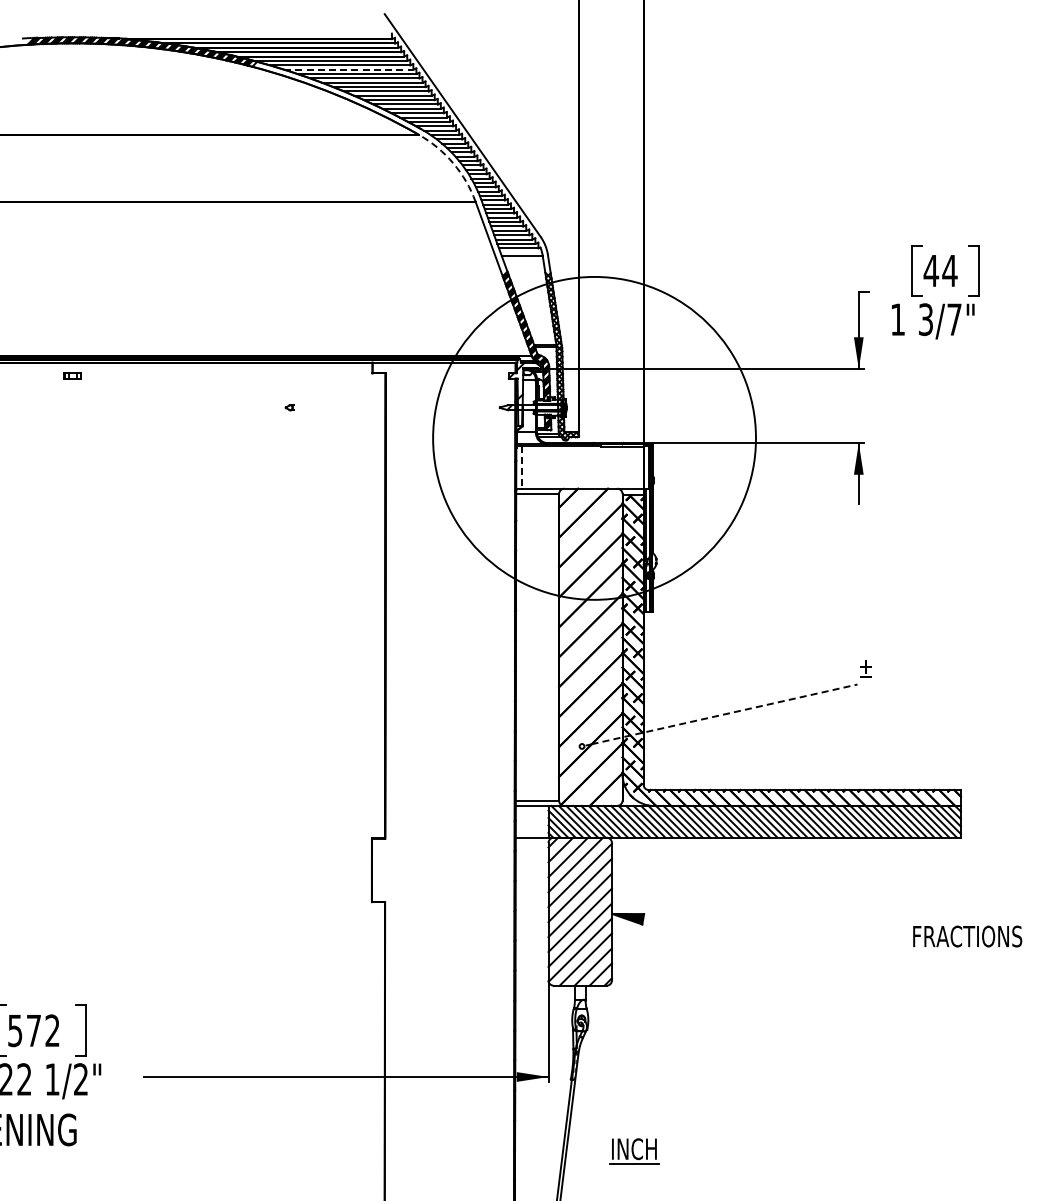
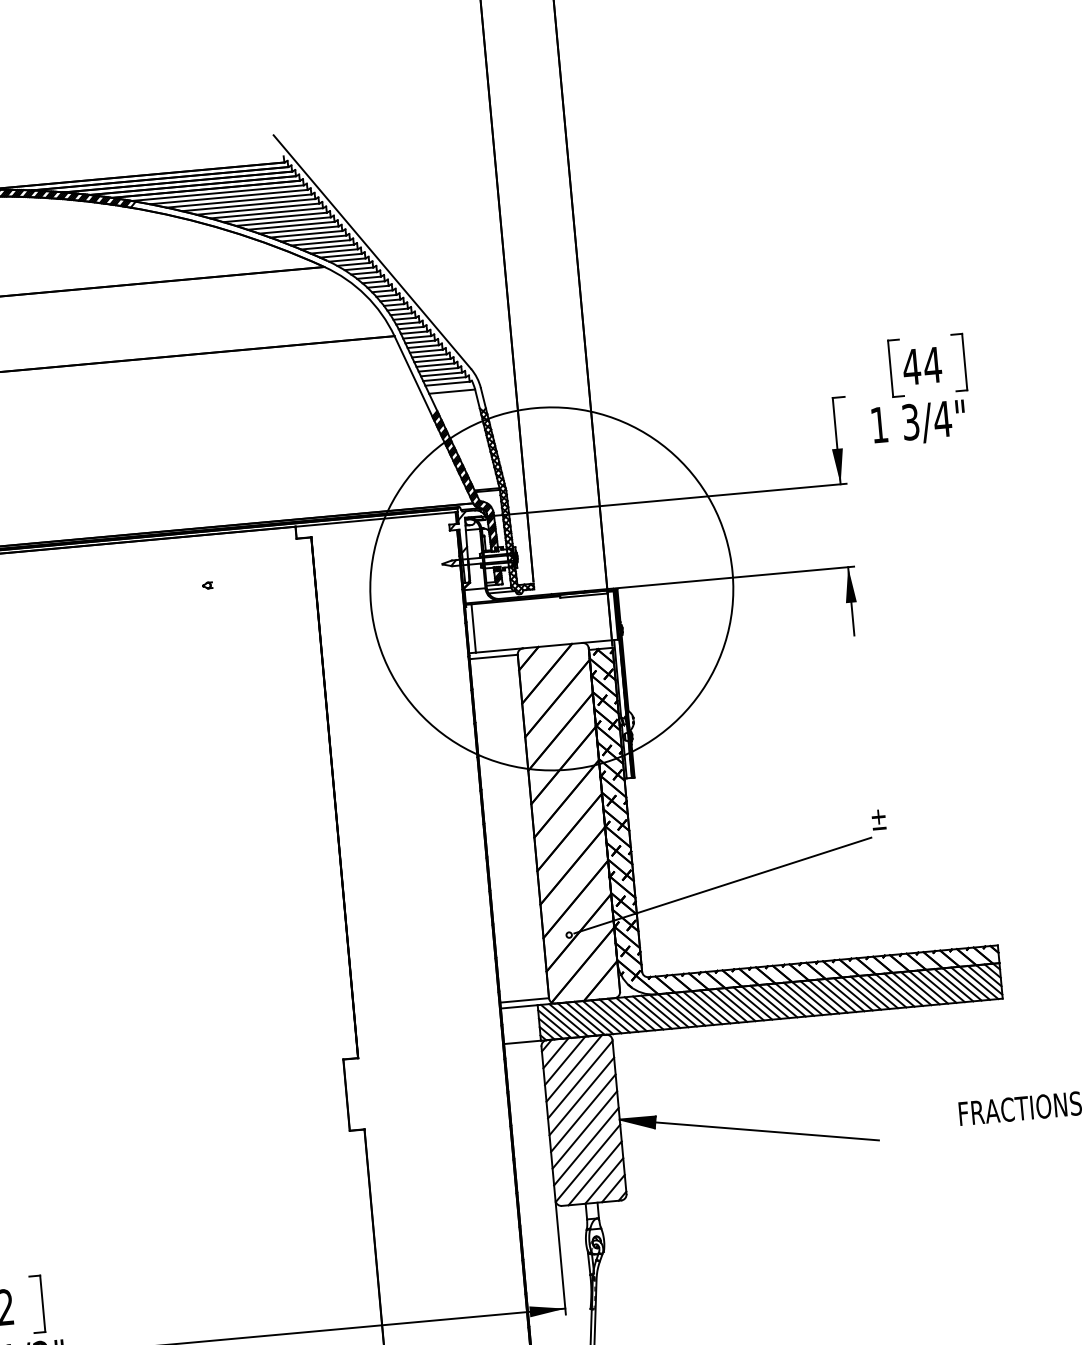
line: (348, 69) -> (238, 200), dashed -> solid
arc: (453, 163) -> (365, 295), dashed -> solid
text: (954, 319) -> (942, 419), 3/7" -> 3/4"
line: (522, 467) -> (474, 628), dashed -> solid
line: (725, 714) -> (726, 884), dashed -> solid
line: (741, 936) -> (767, 1131), added

